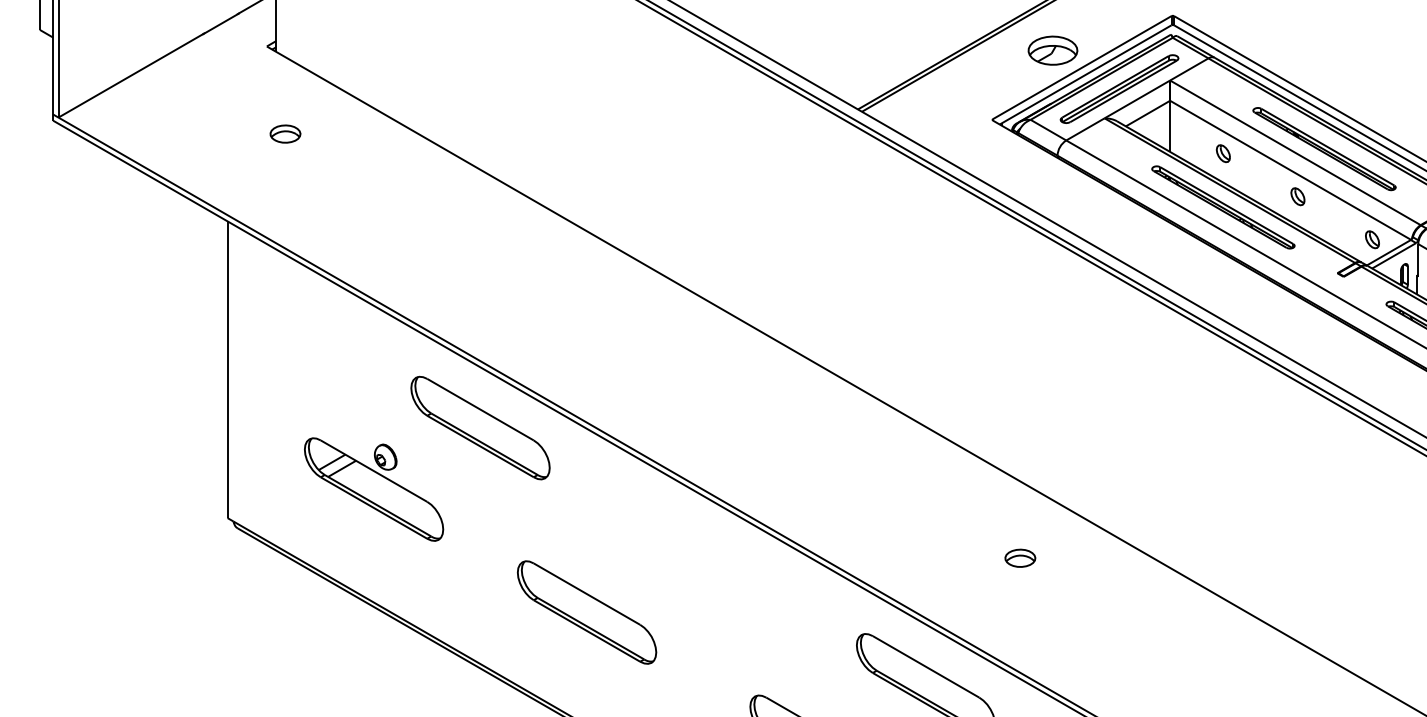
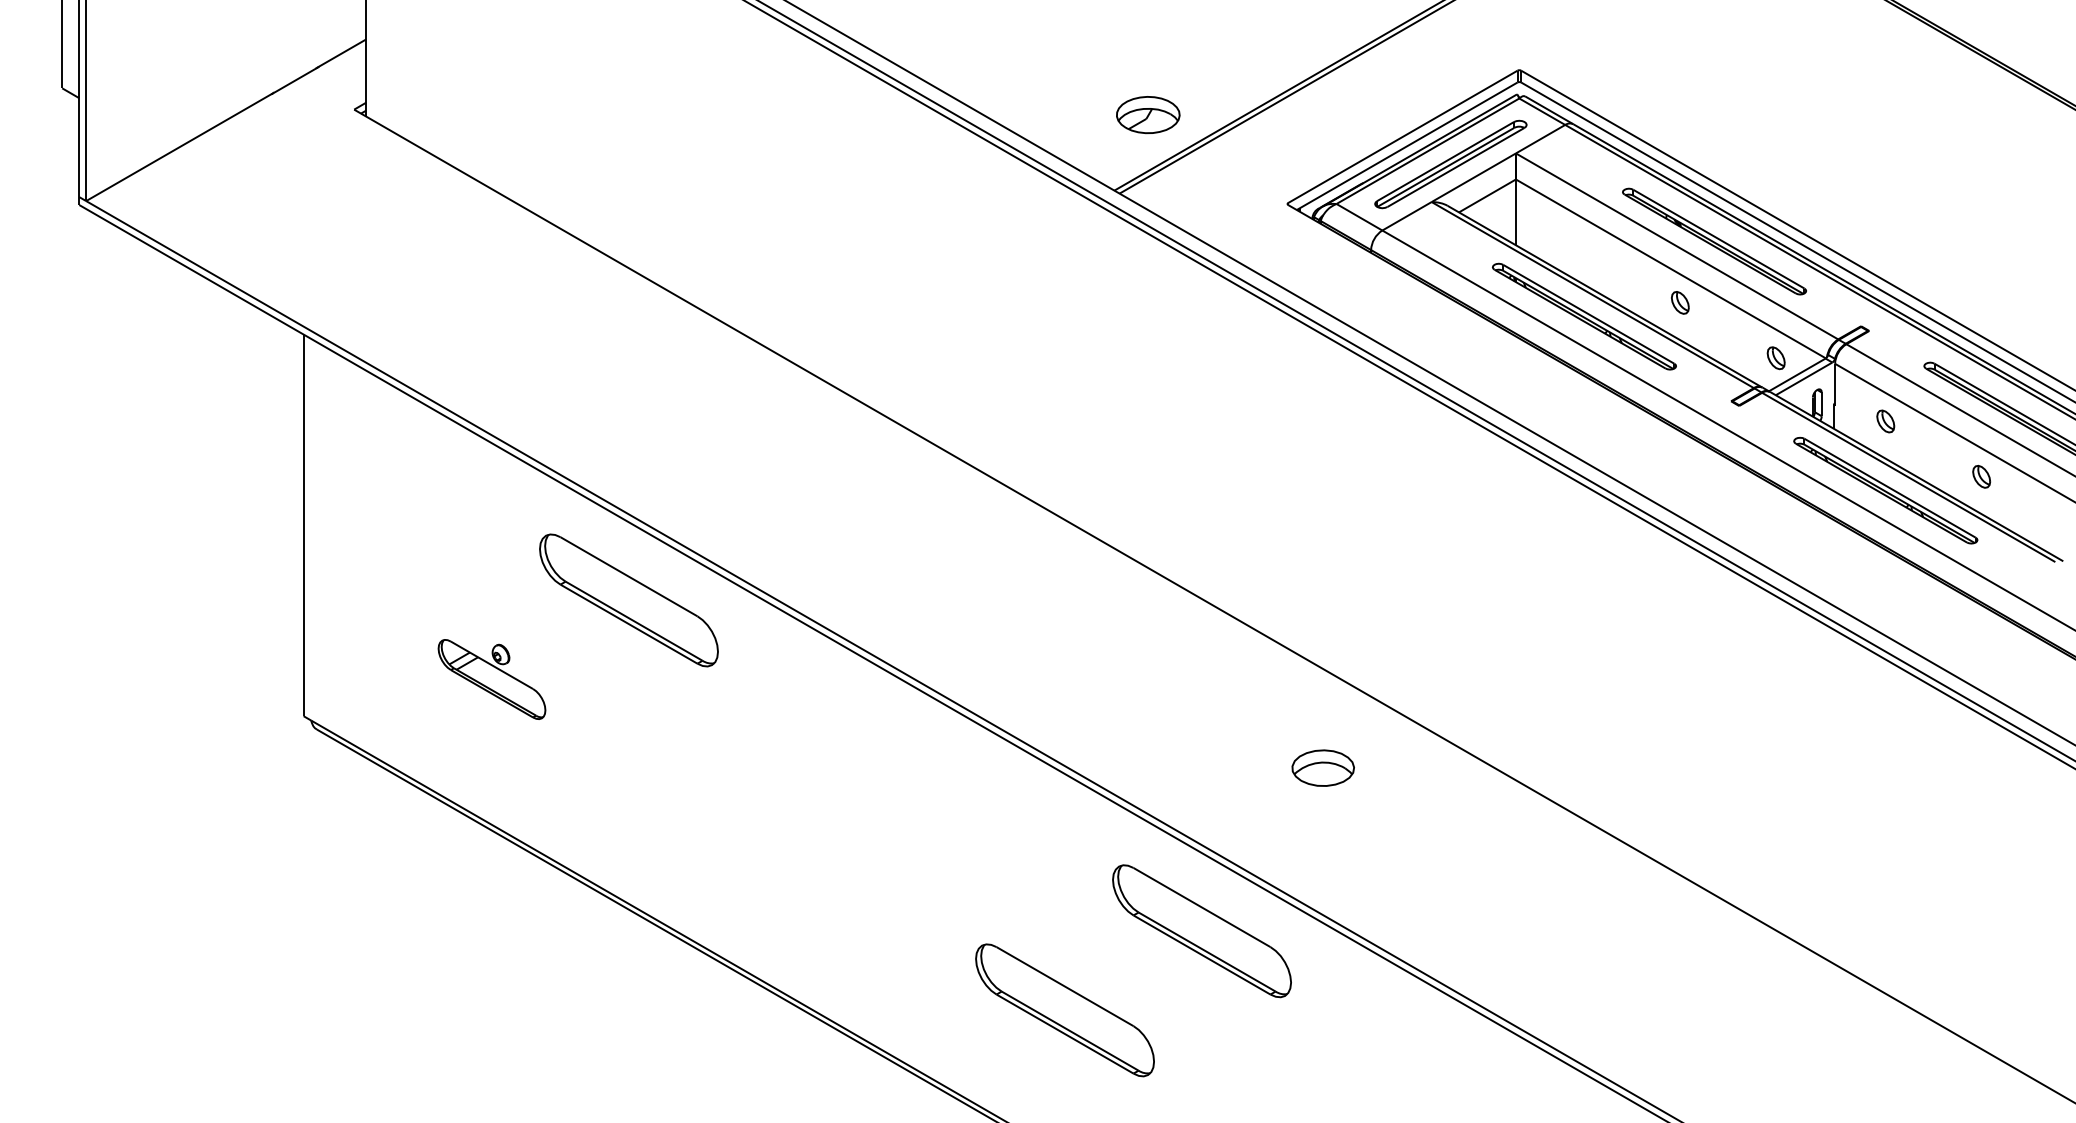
part: (1053, 51) -> (1148, 115), moved
part: (285, 134) -> (378, 222), removed
part: (1223, 153) -> (1584, 247), removed
part: (373, 489) -> (491, 679), size x0.6
part: (1020, 557) -> (1323, 767), size x1.6
part: (586, 612) -> (765, 837), removed

